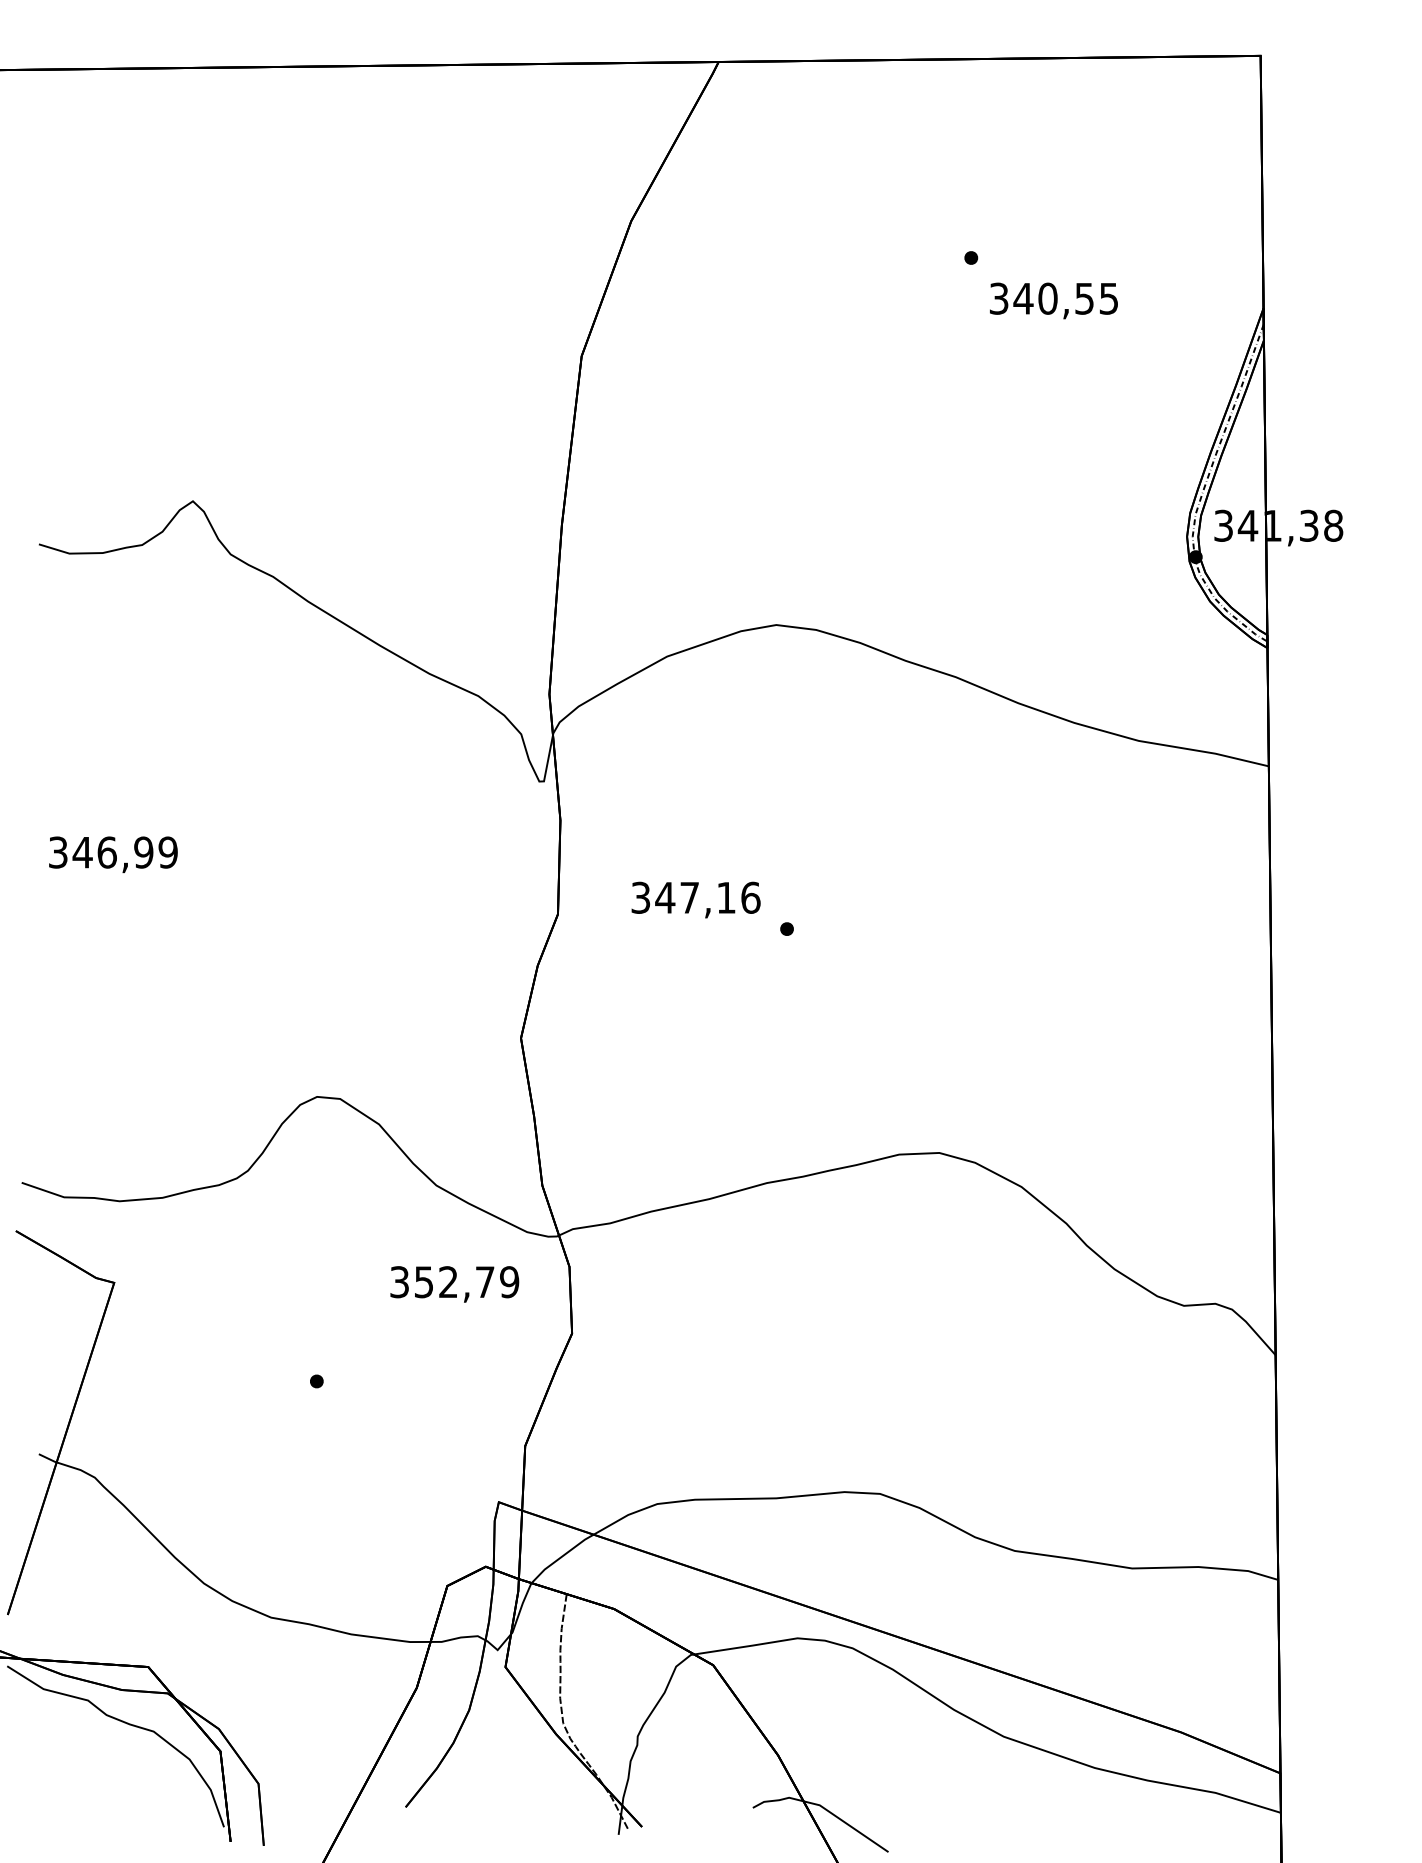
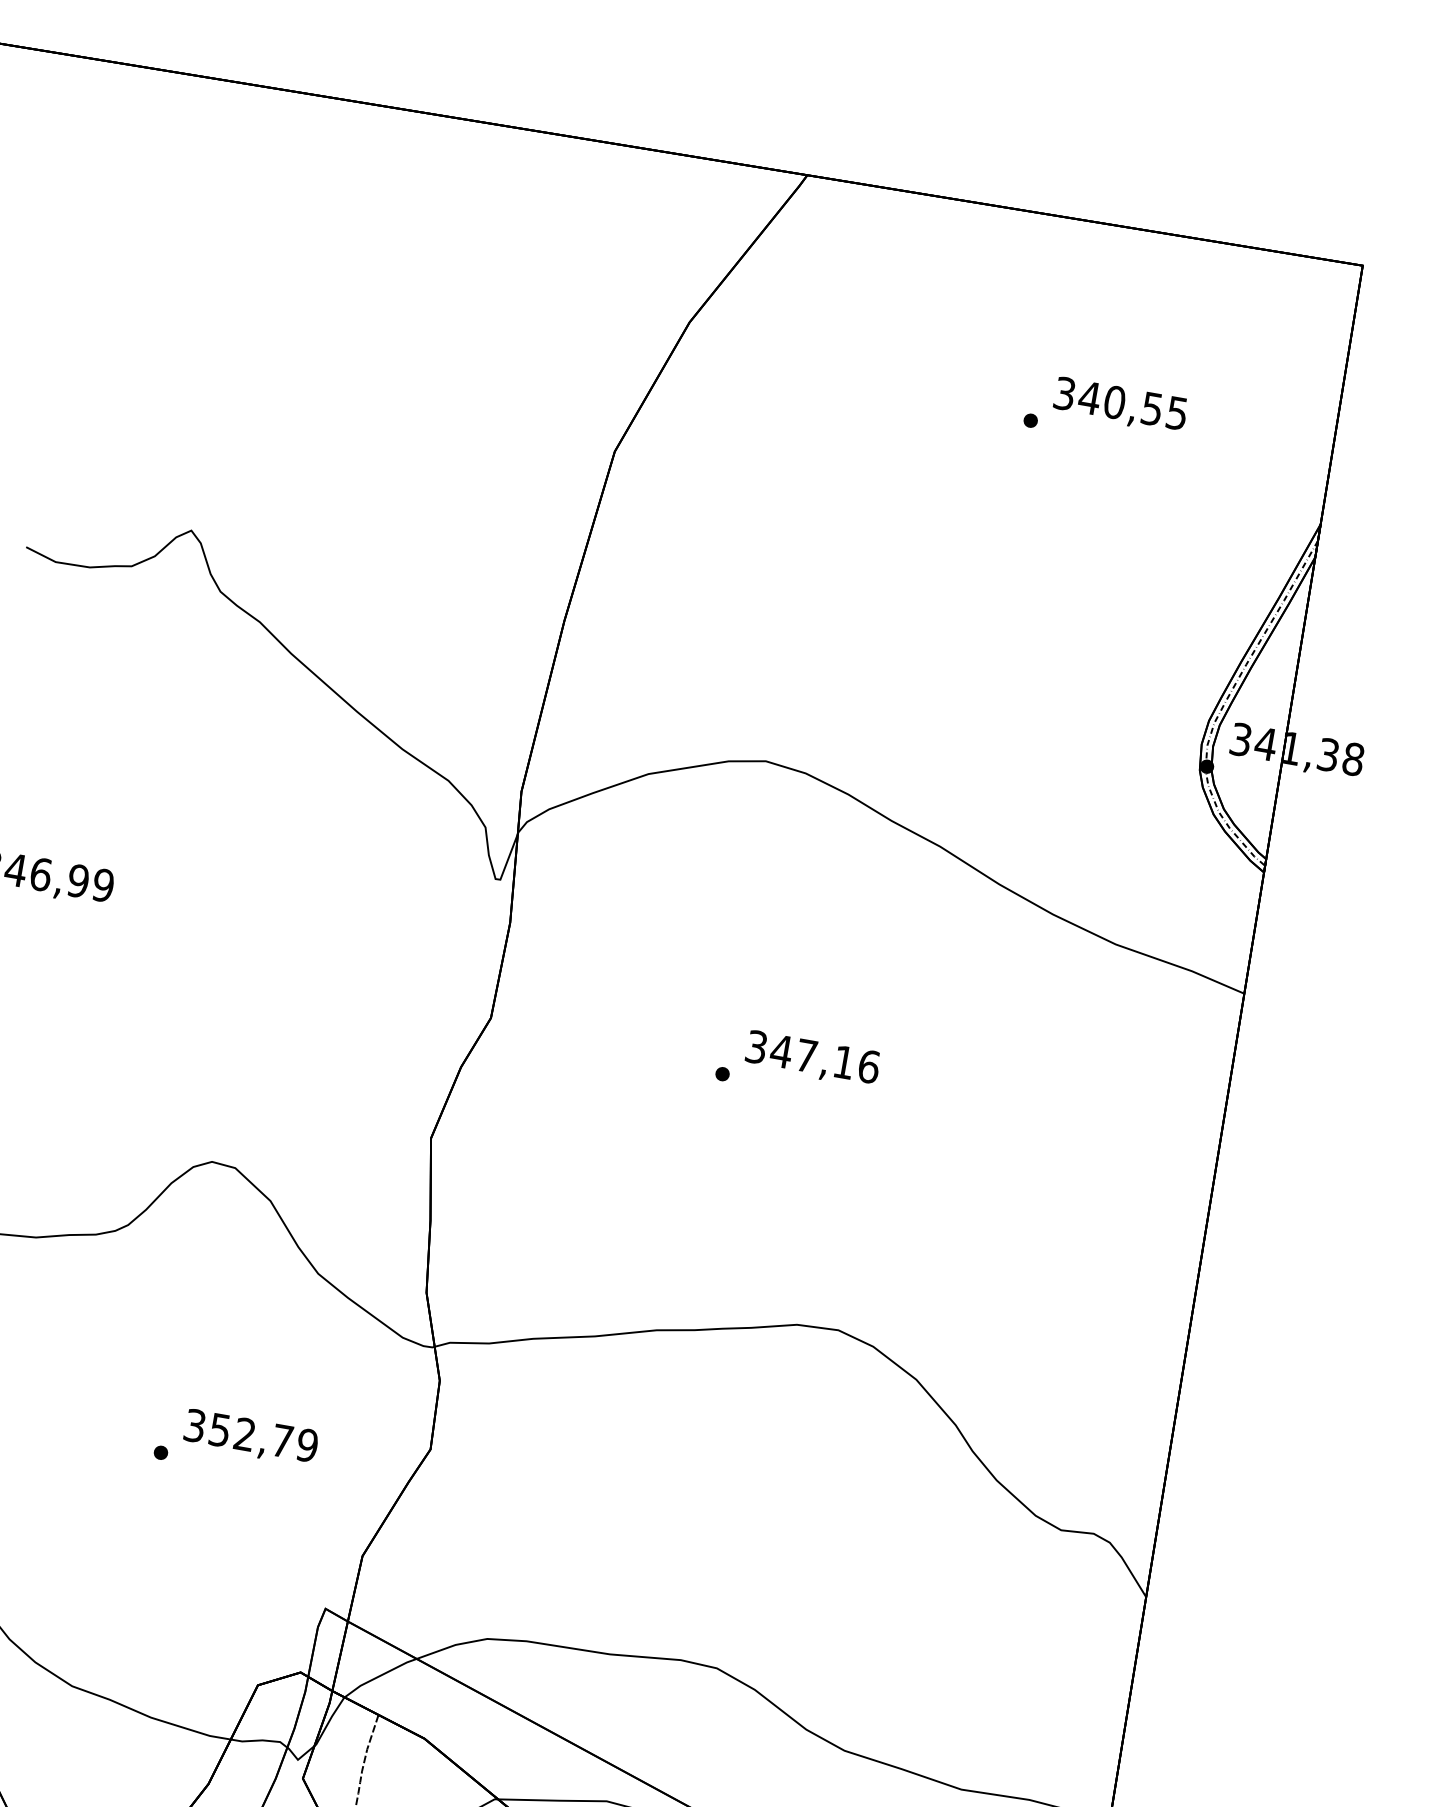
text: (1053, 300) -> (1120, 405), moved
text: (695, 899) -> (812, 1058), moved
text: (454, 1284) -> (250, 1437), moved

